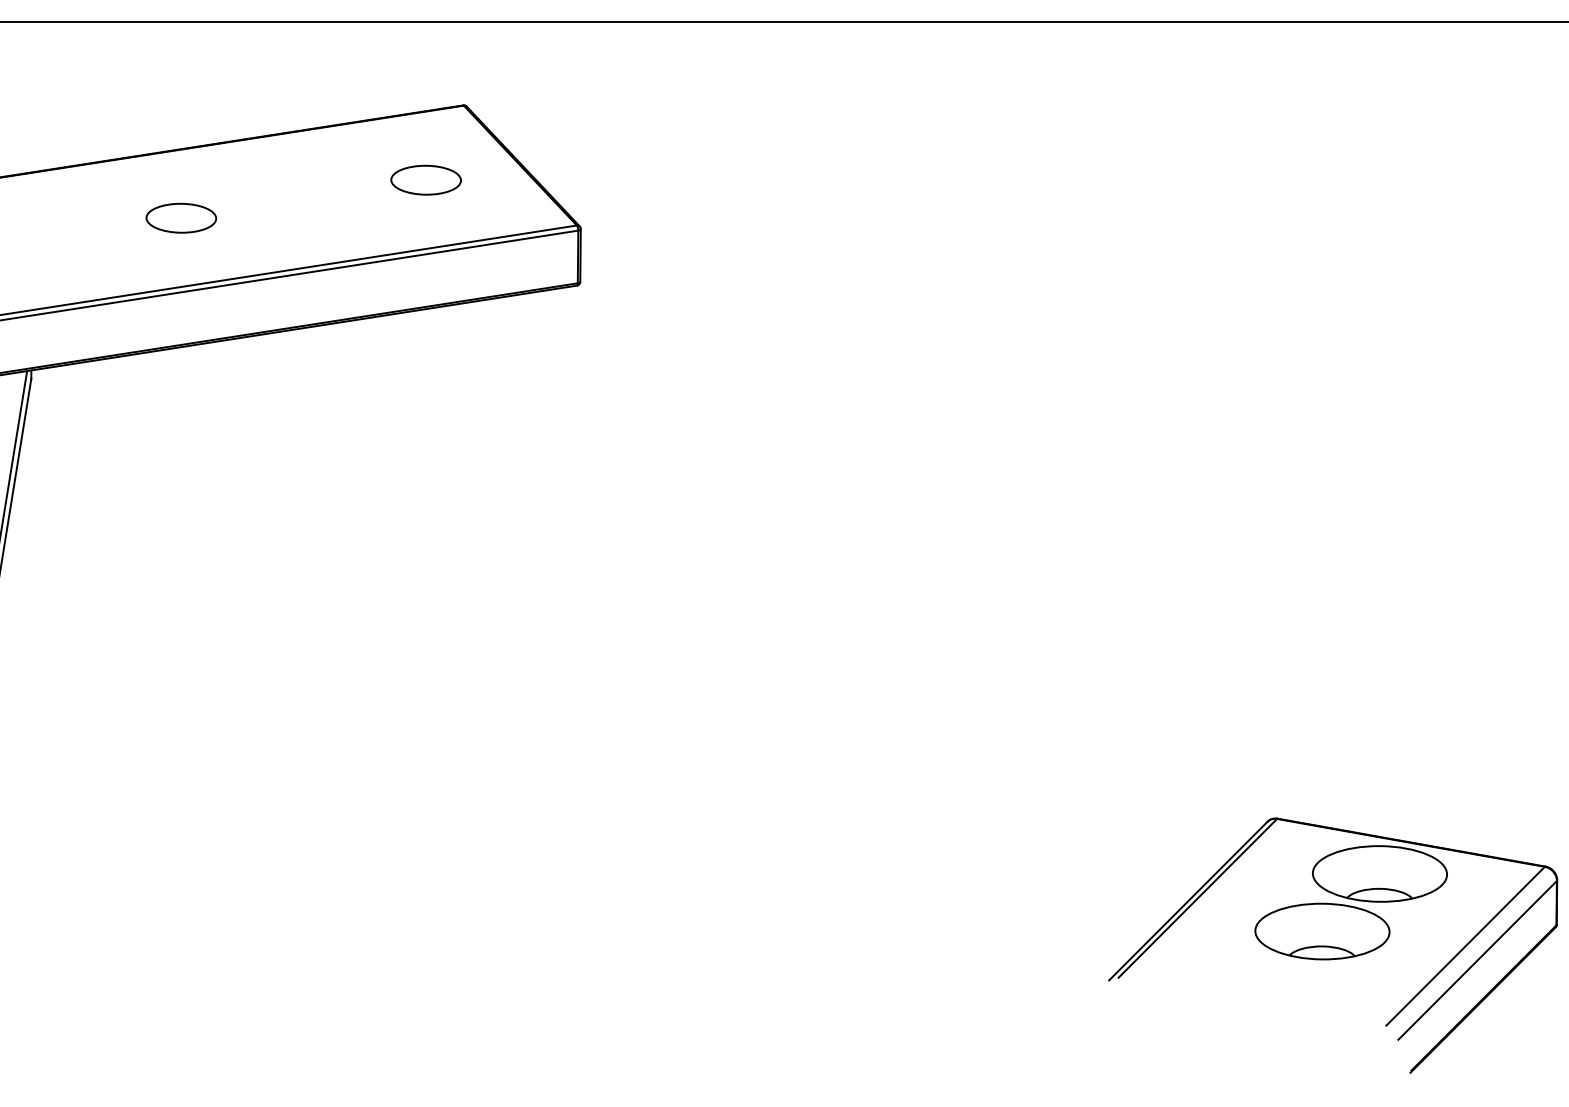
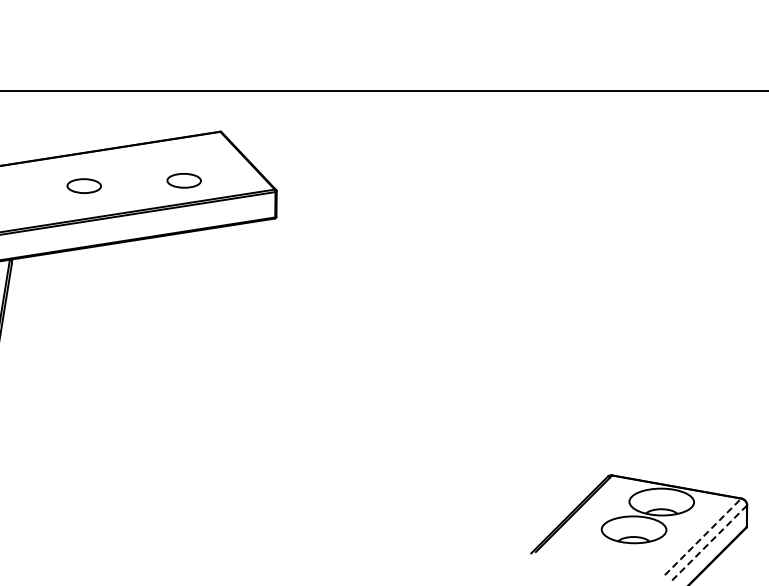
part: (424, 179) -> (183, 180), moved
line: (1466, 945) -> (703, 536), solid -> dashed
line: (1476, 962) -> (708, 544), solid -> dashed

